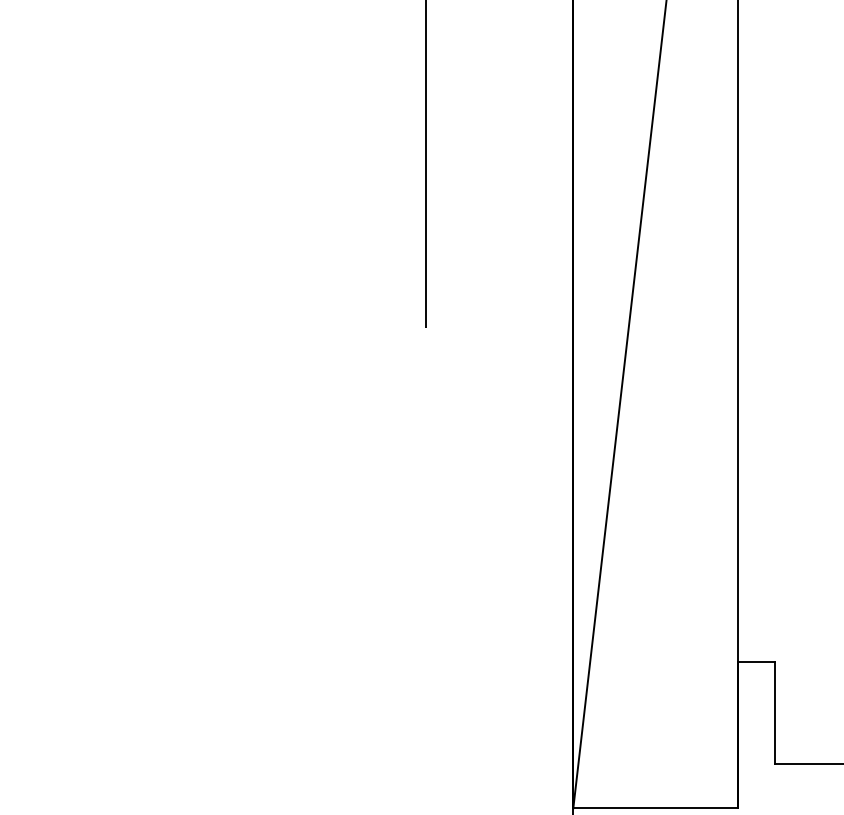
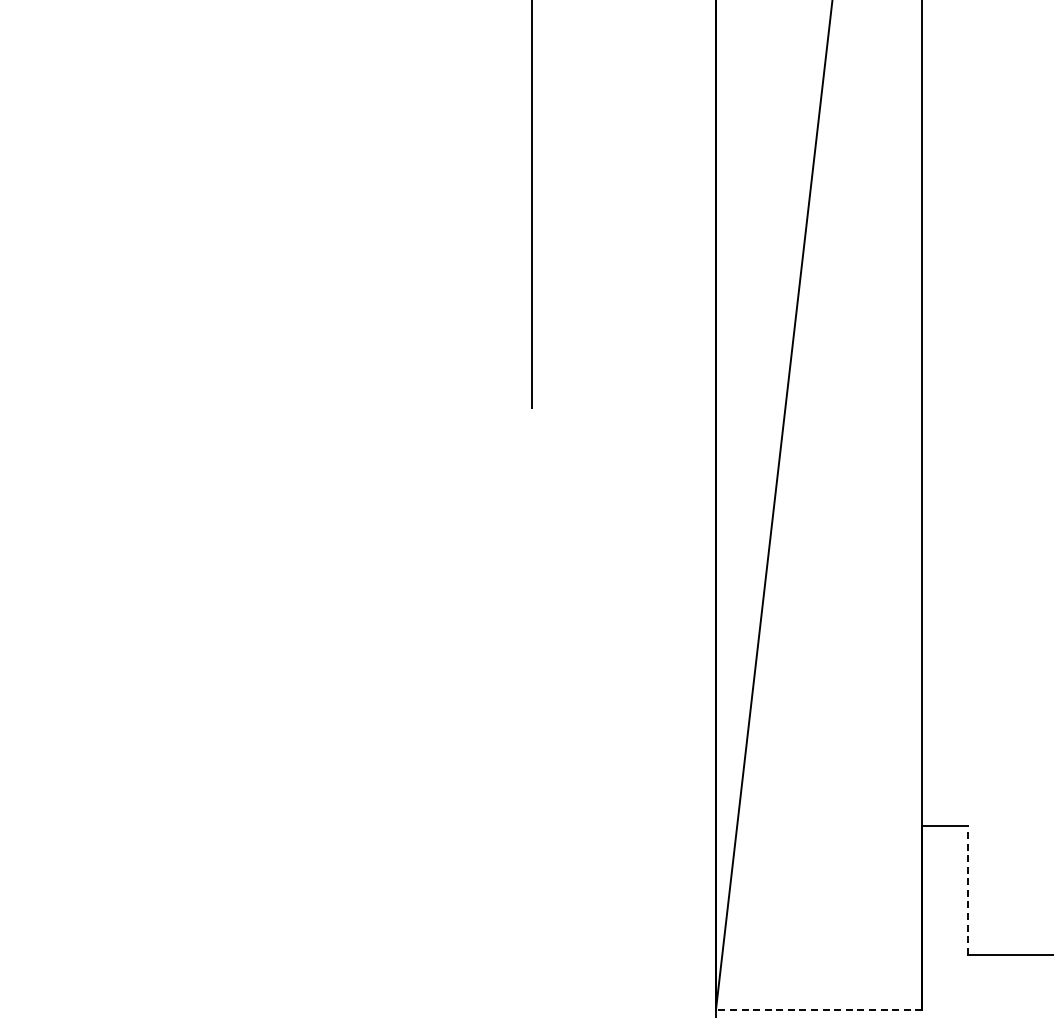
line: (775, 712) -> (968, 890), solid -> dashed
line: (655, 808) -> (818, 1009), solid -> dashed

